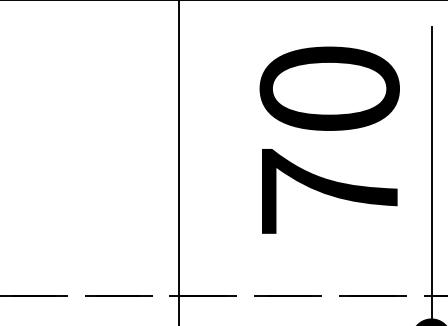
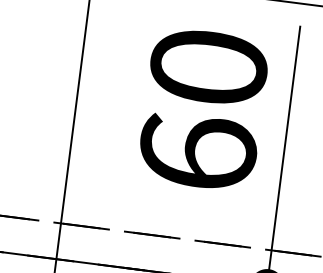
text: (329, 190) -> (197, 151), 70 -> 60

